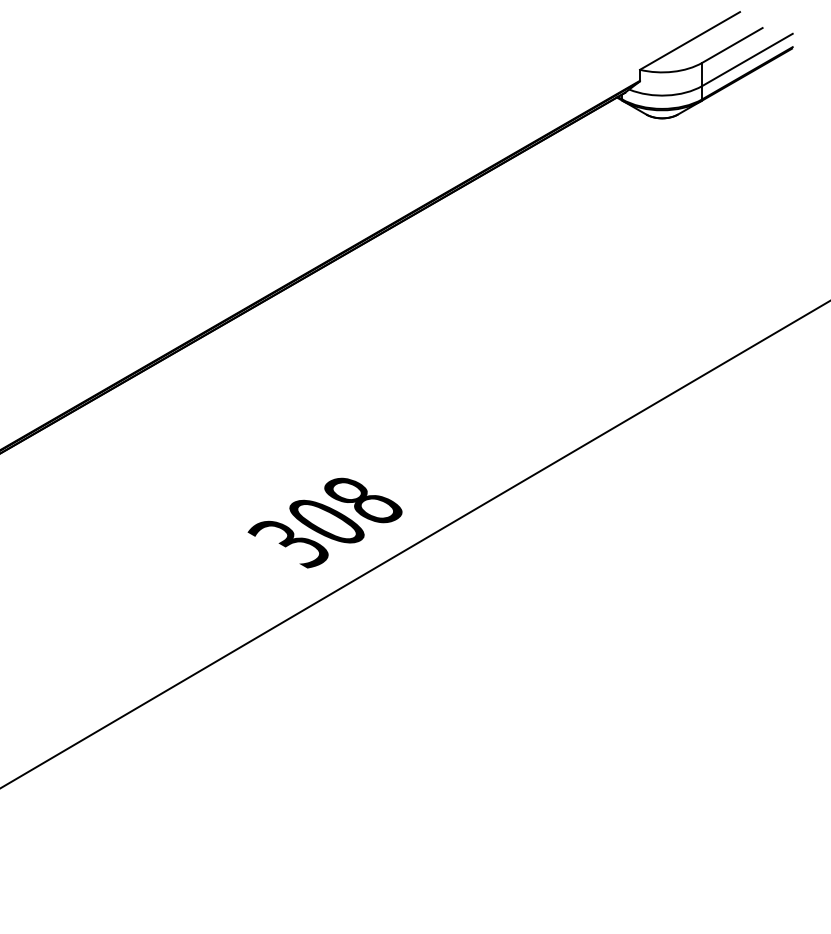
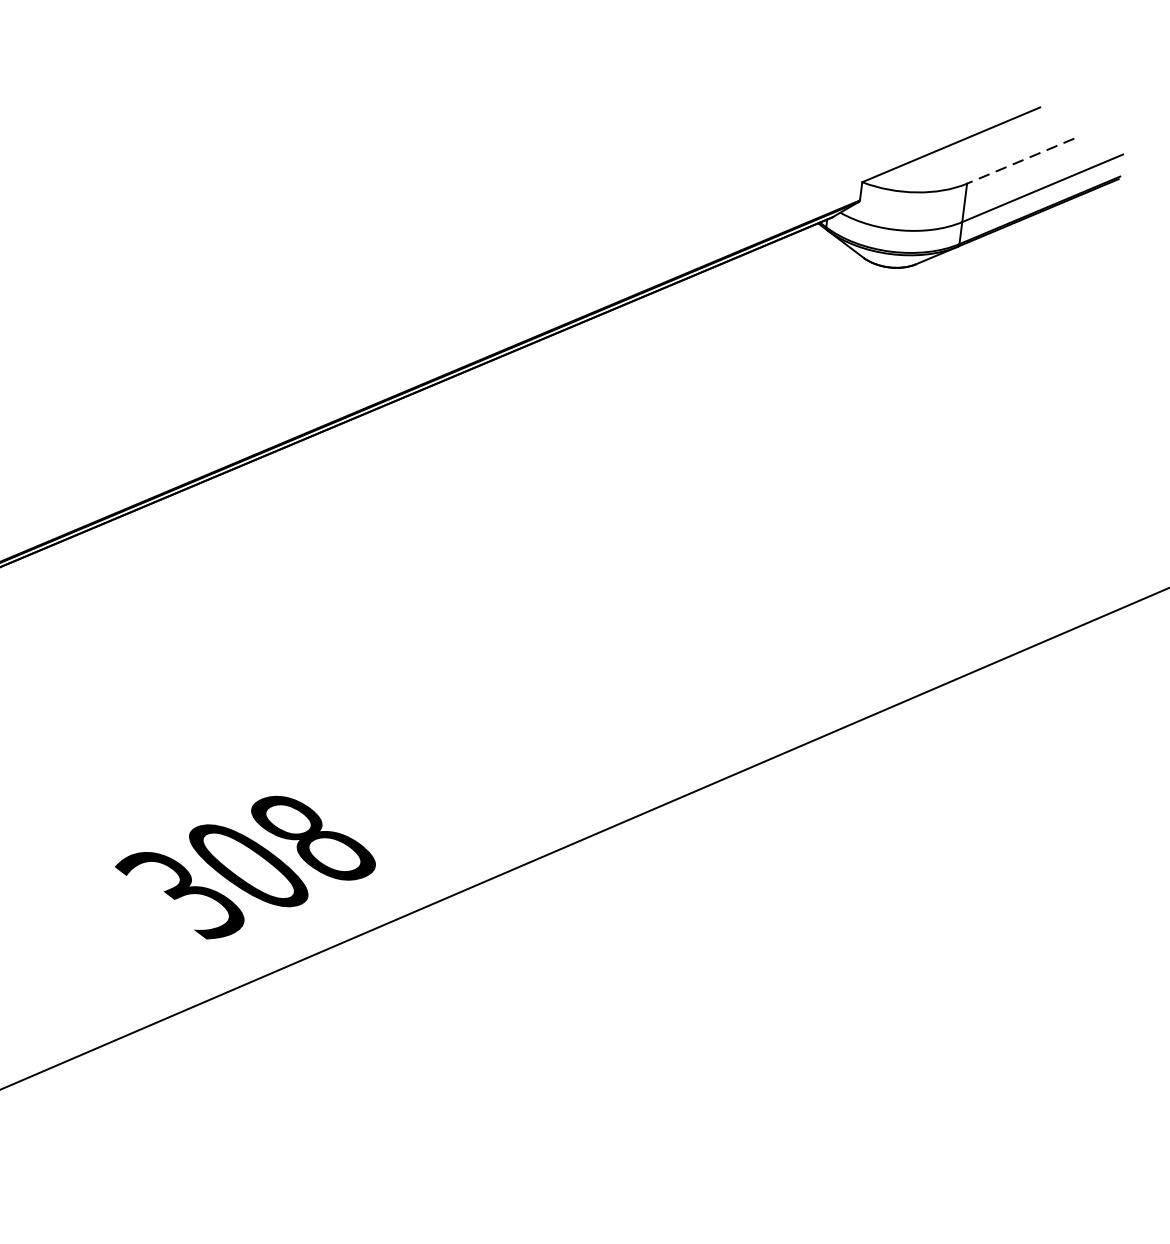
line: (732, 45) -> (1020, 161), solid -> dashed

